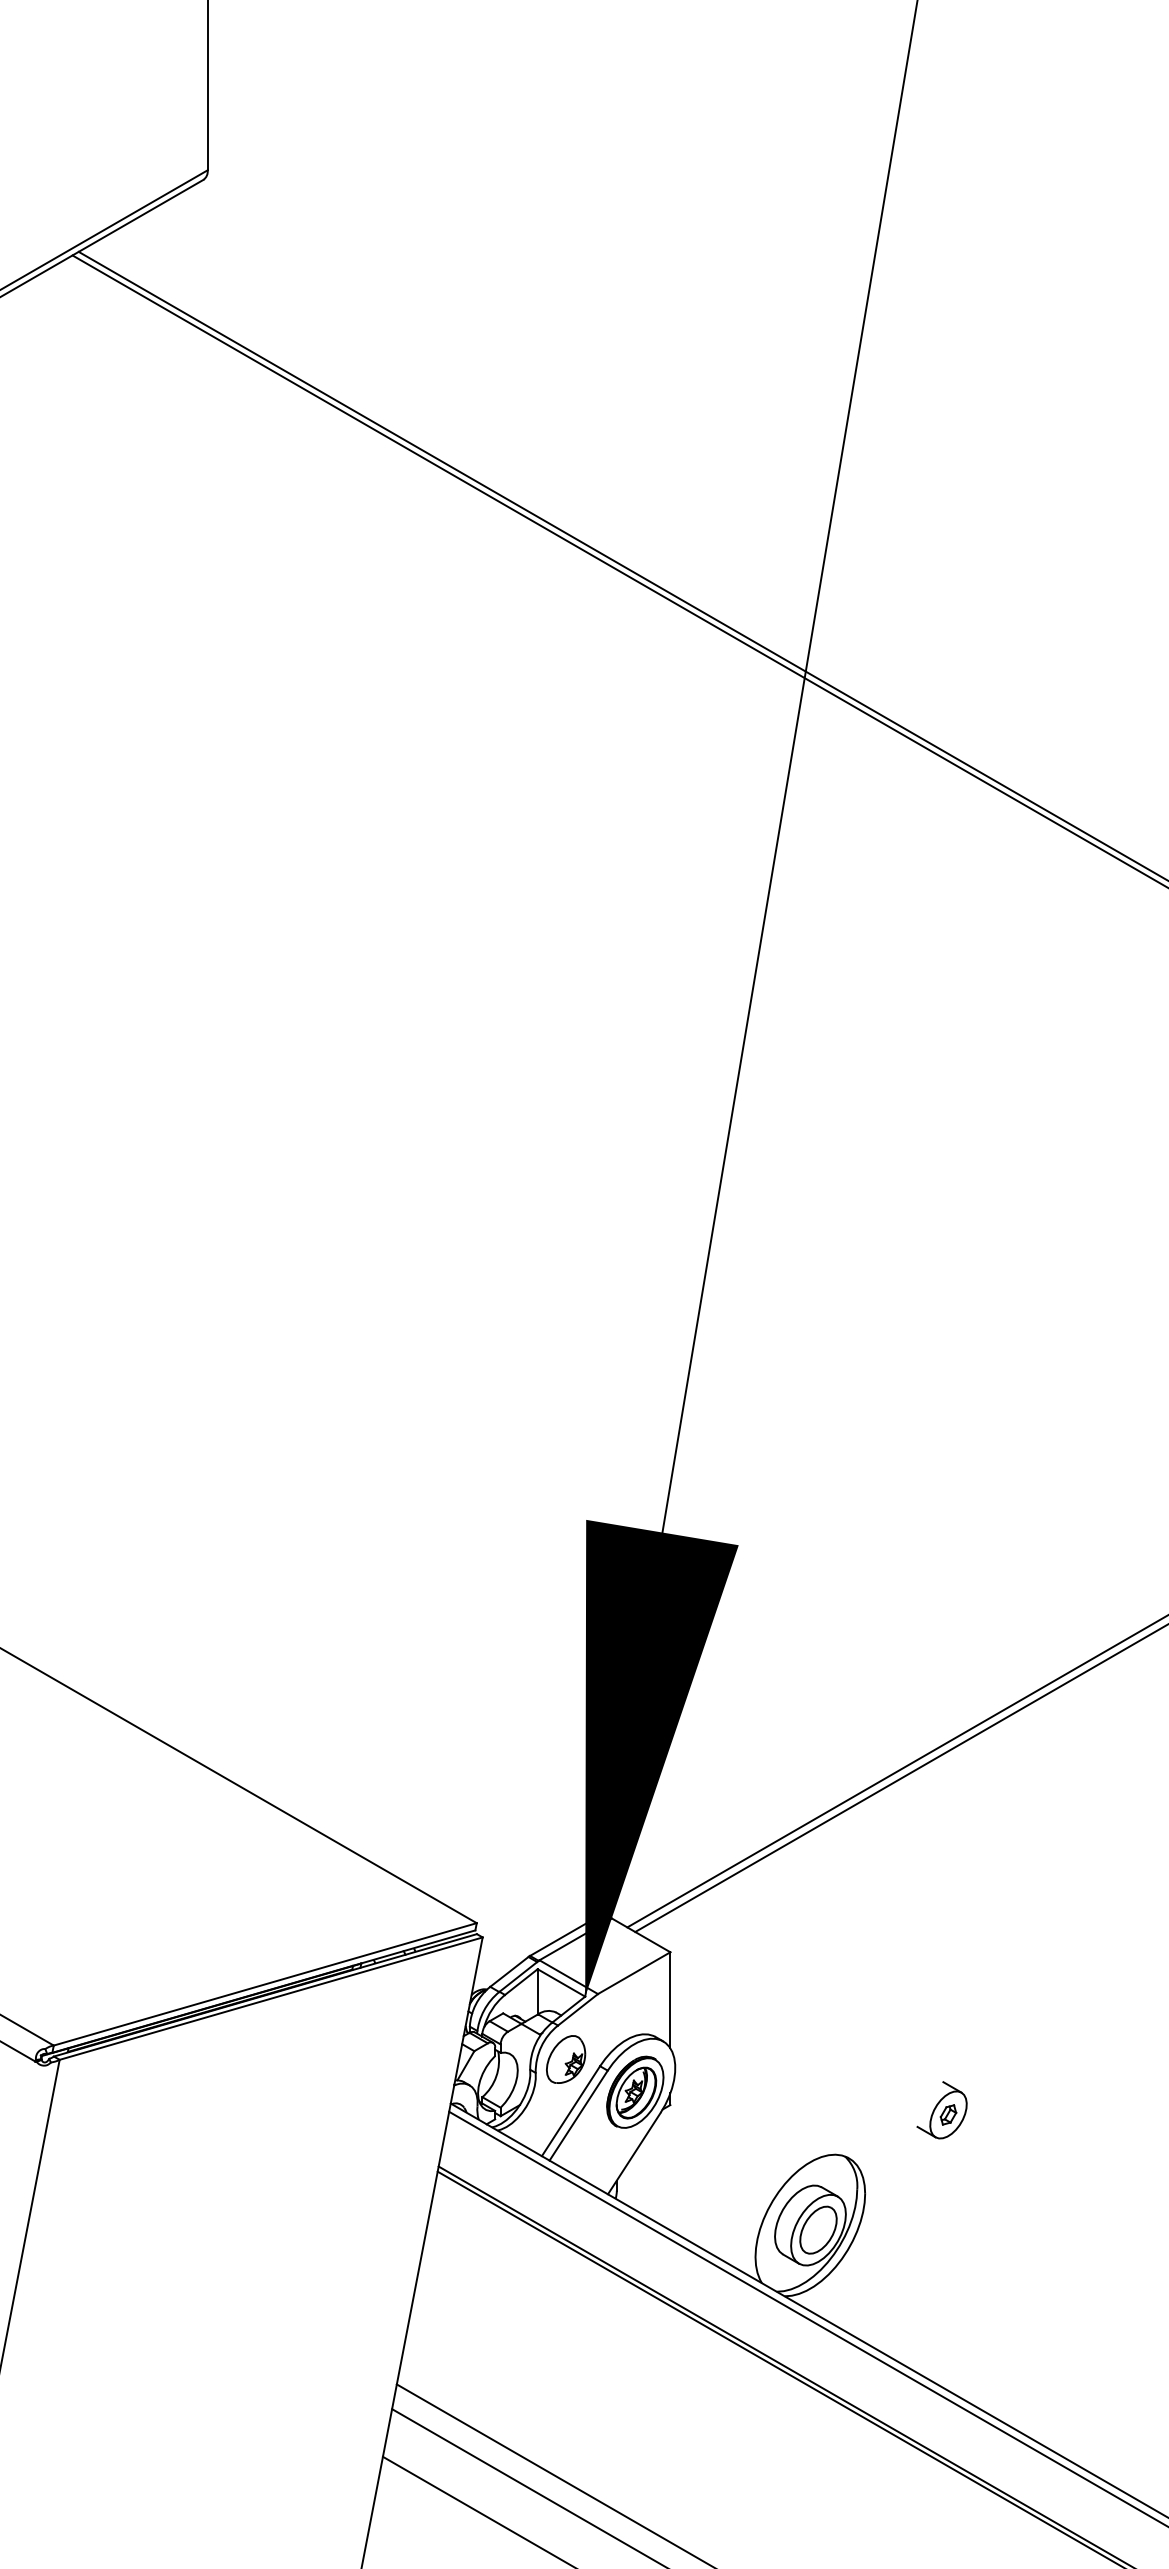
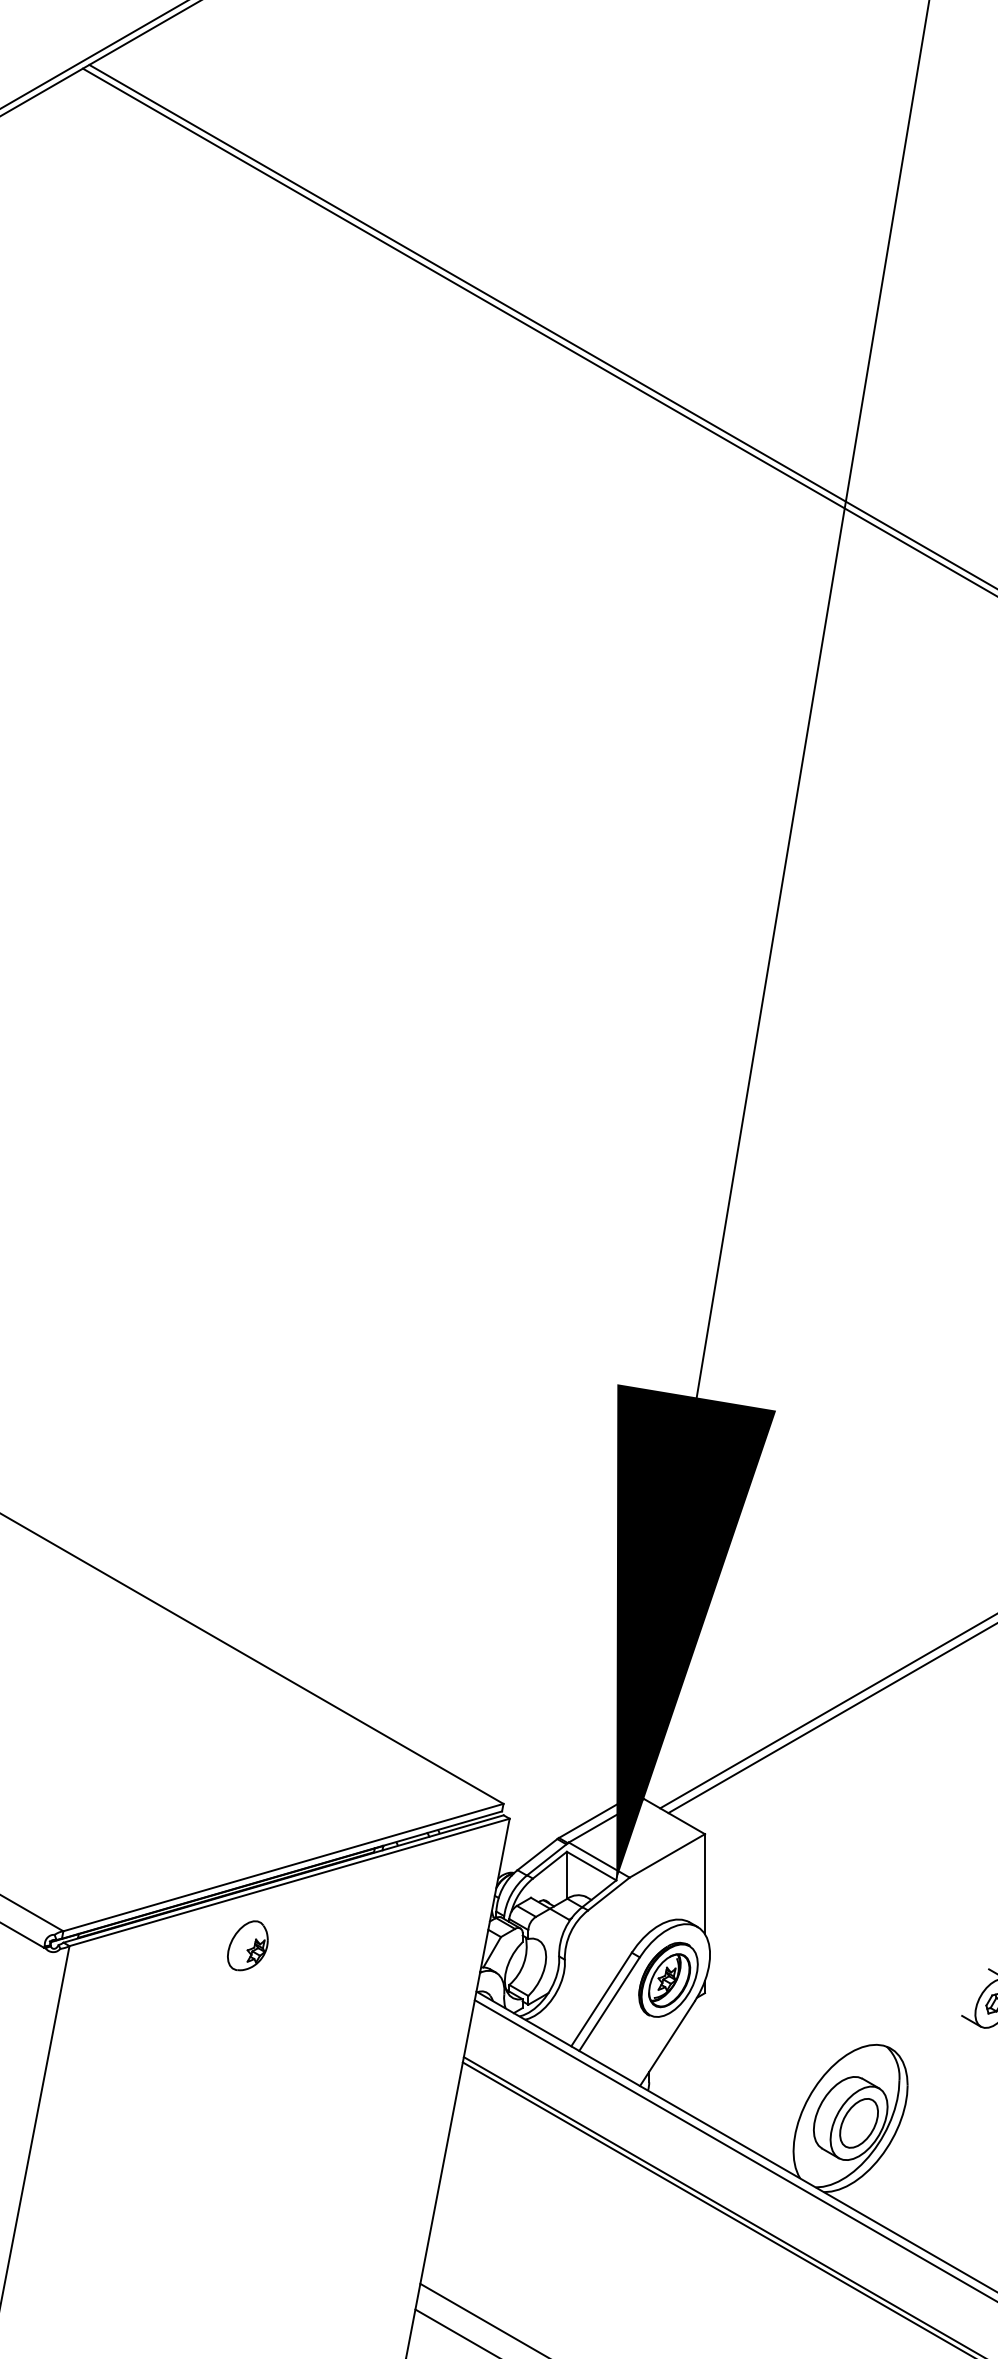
part: (566, 2059) -> (248, 1945), moved

